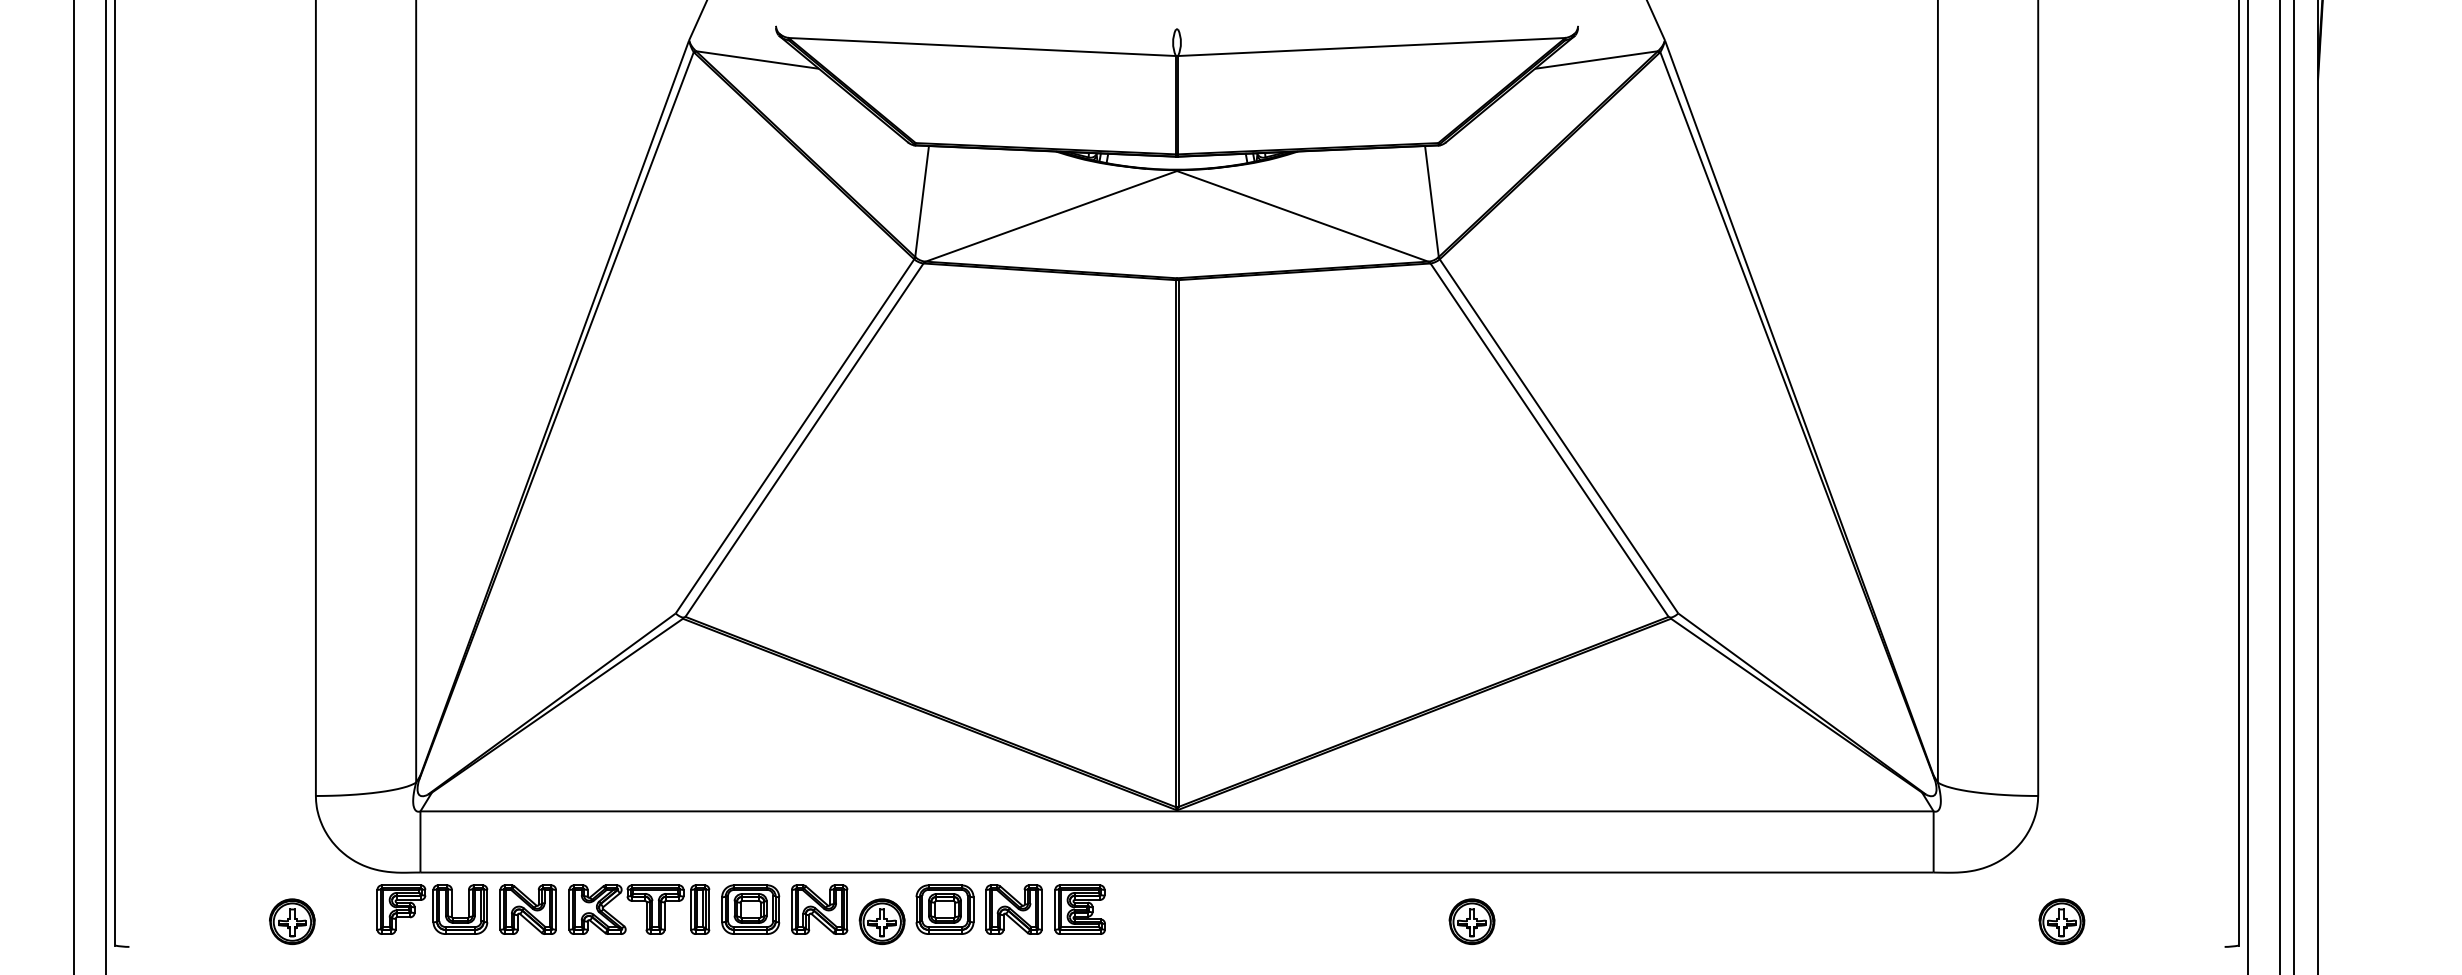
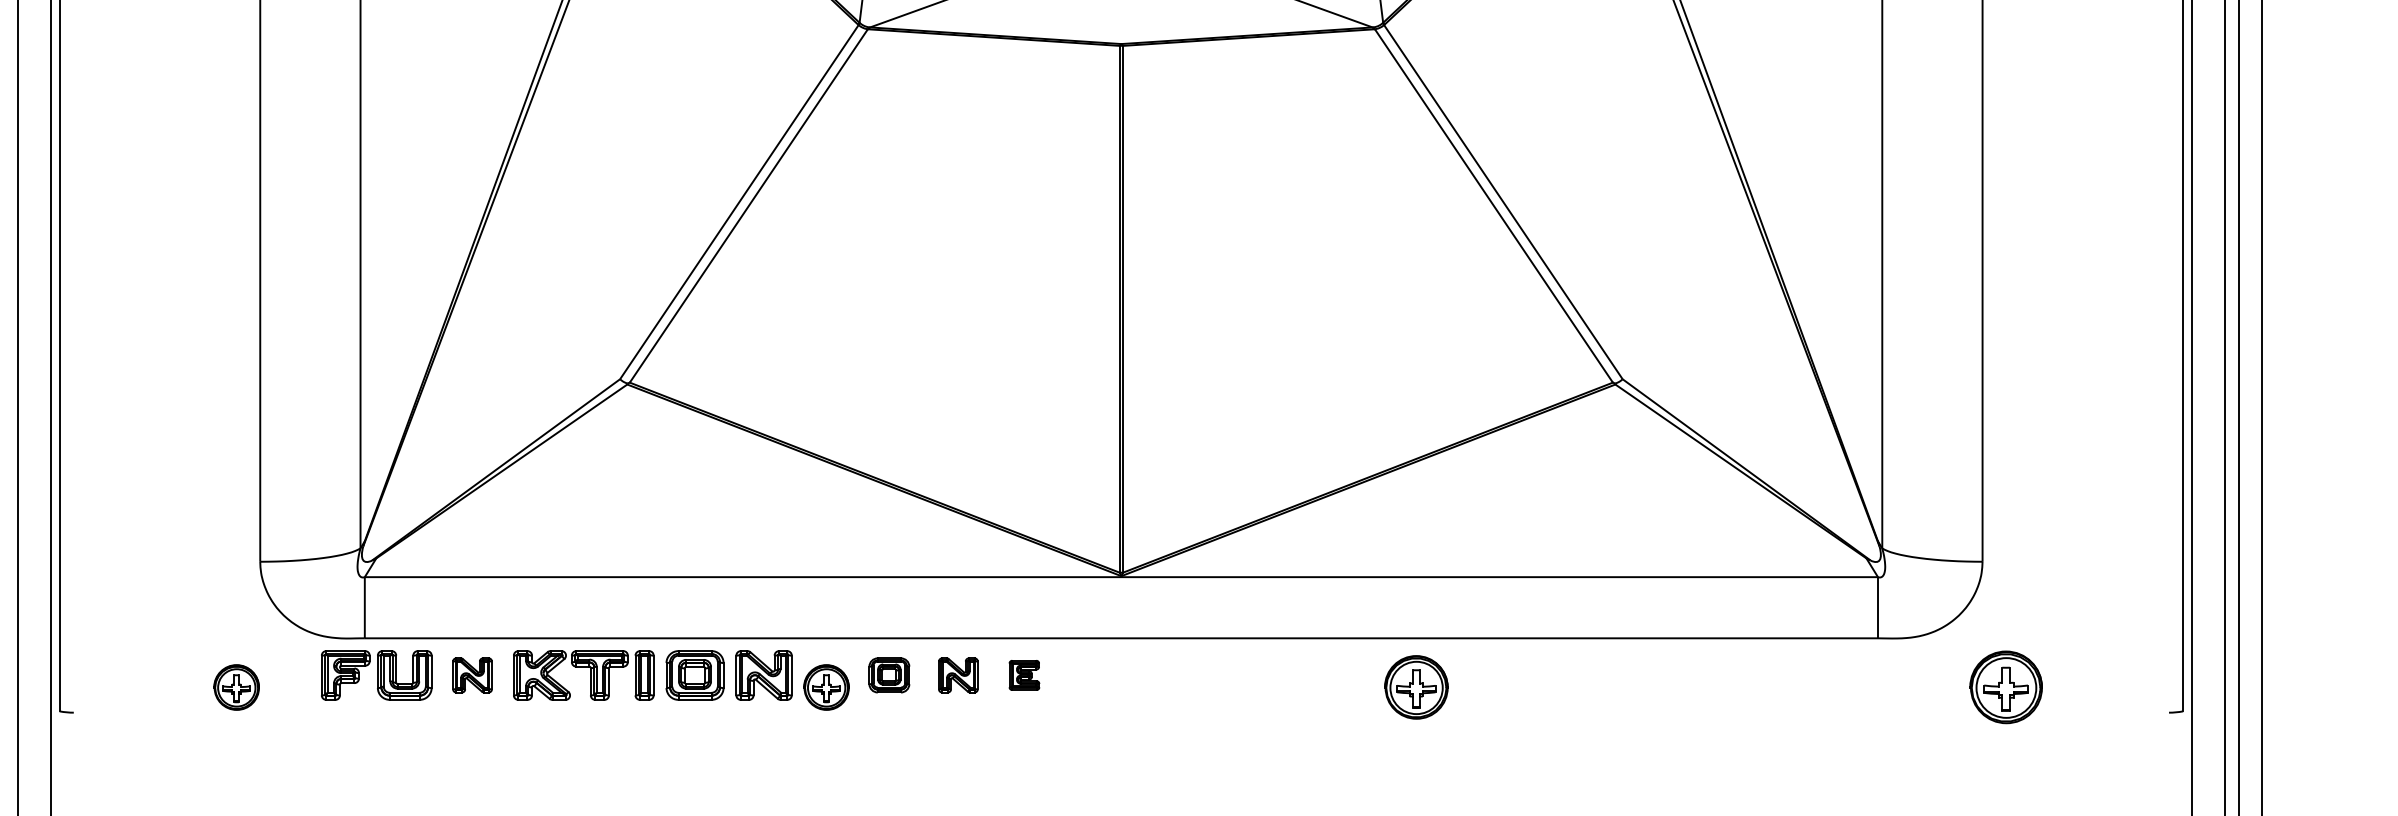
part: (527, 909) -> (471, 675), size x0.7
part: (944, 909) -> (888, 675), size x0.7
part: (1013, 909) -> (957, 675), size x0.7
part: (1079, 909) -> (1023, 675), size x0.6
part: (1471, 921) -> (1415, 687), size x1.4
part: (2061, 921) -> (2005, 687), size x1.6

